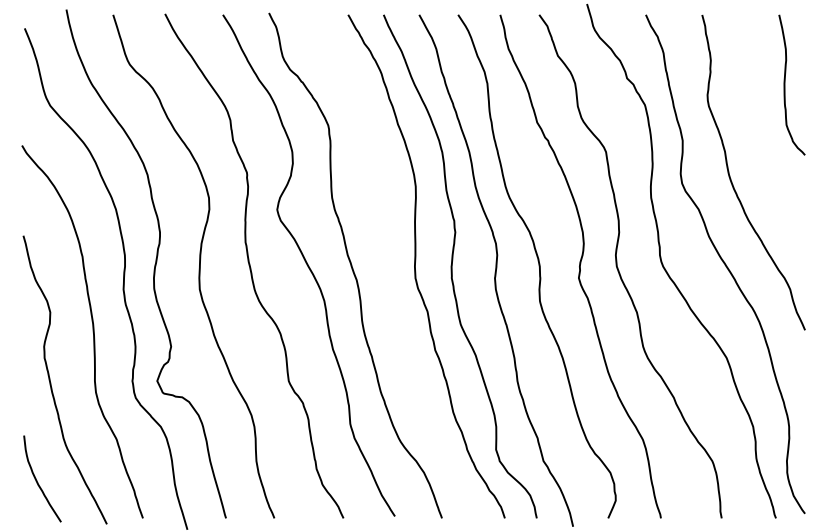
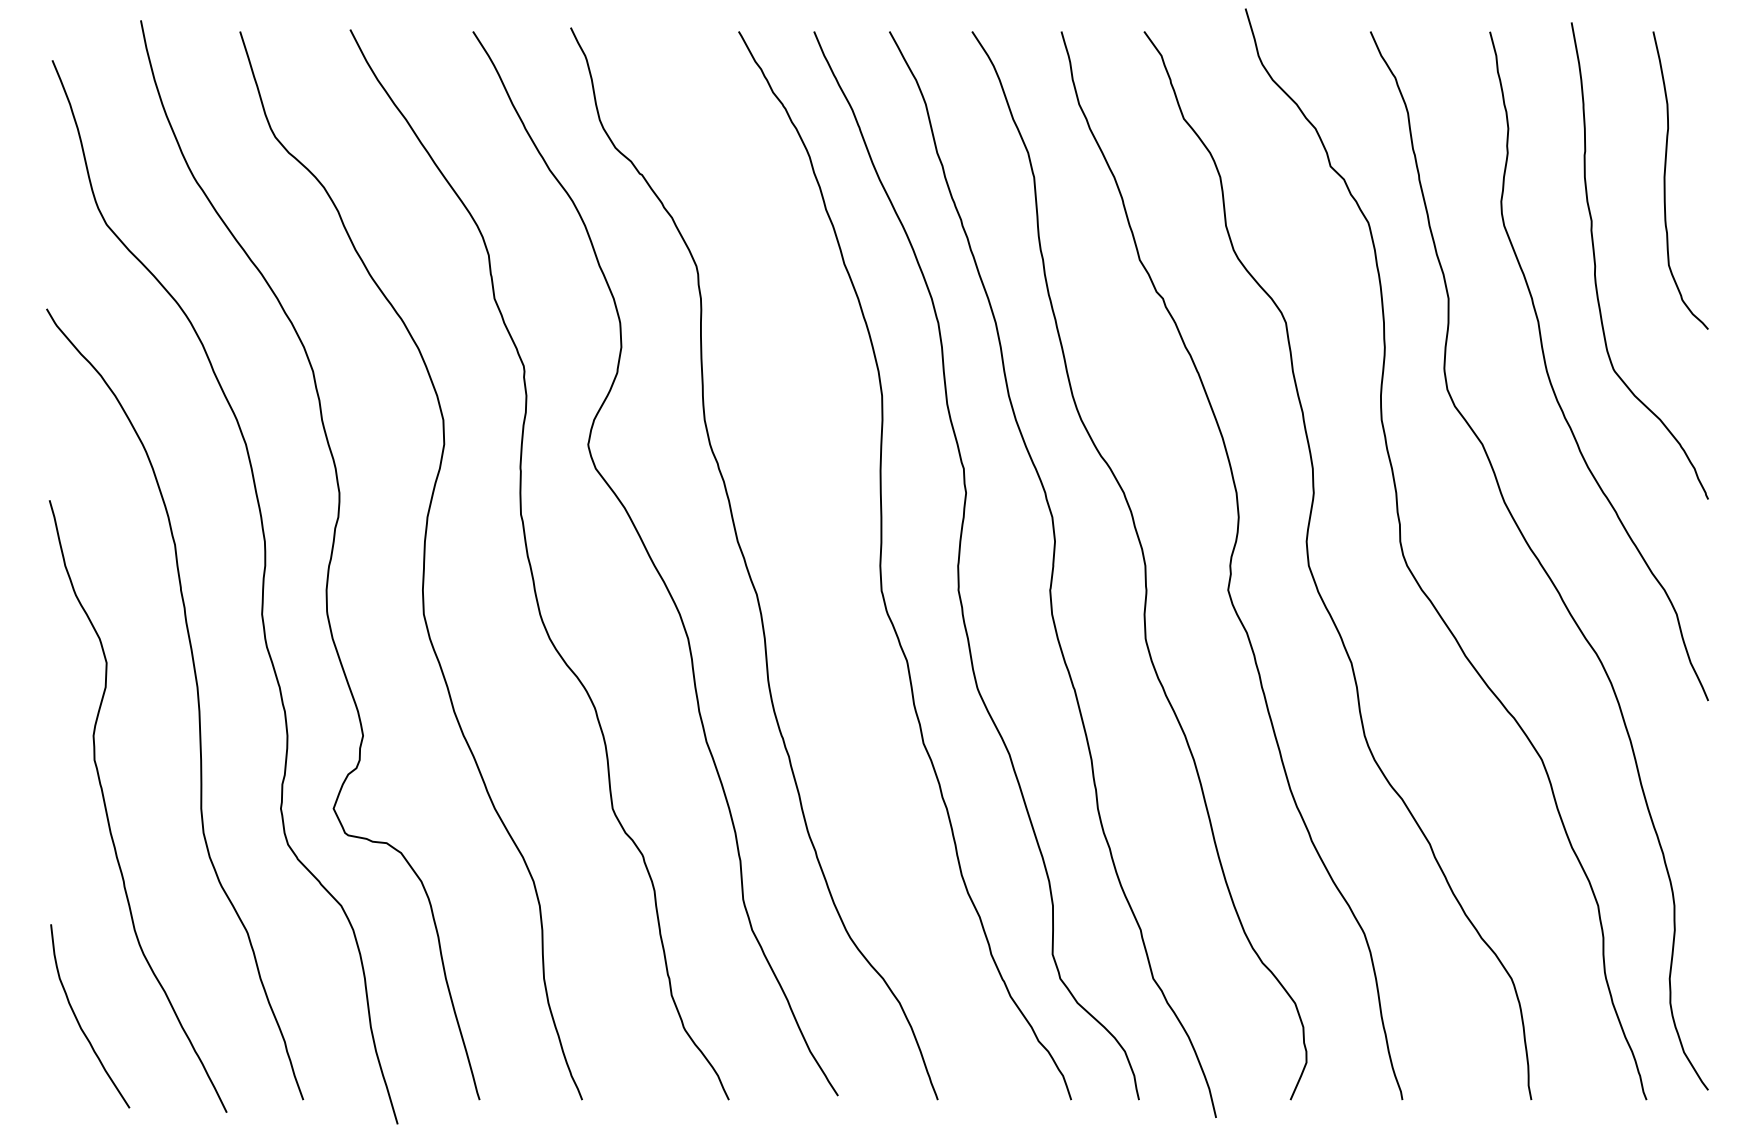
curve: (752, 122) -> (1596, 259), added

